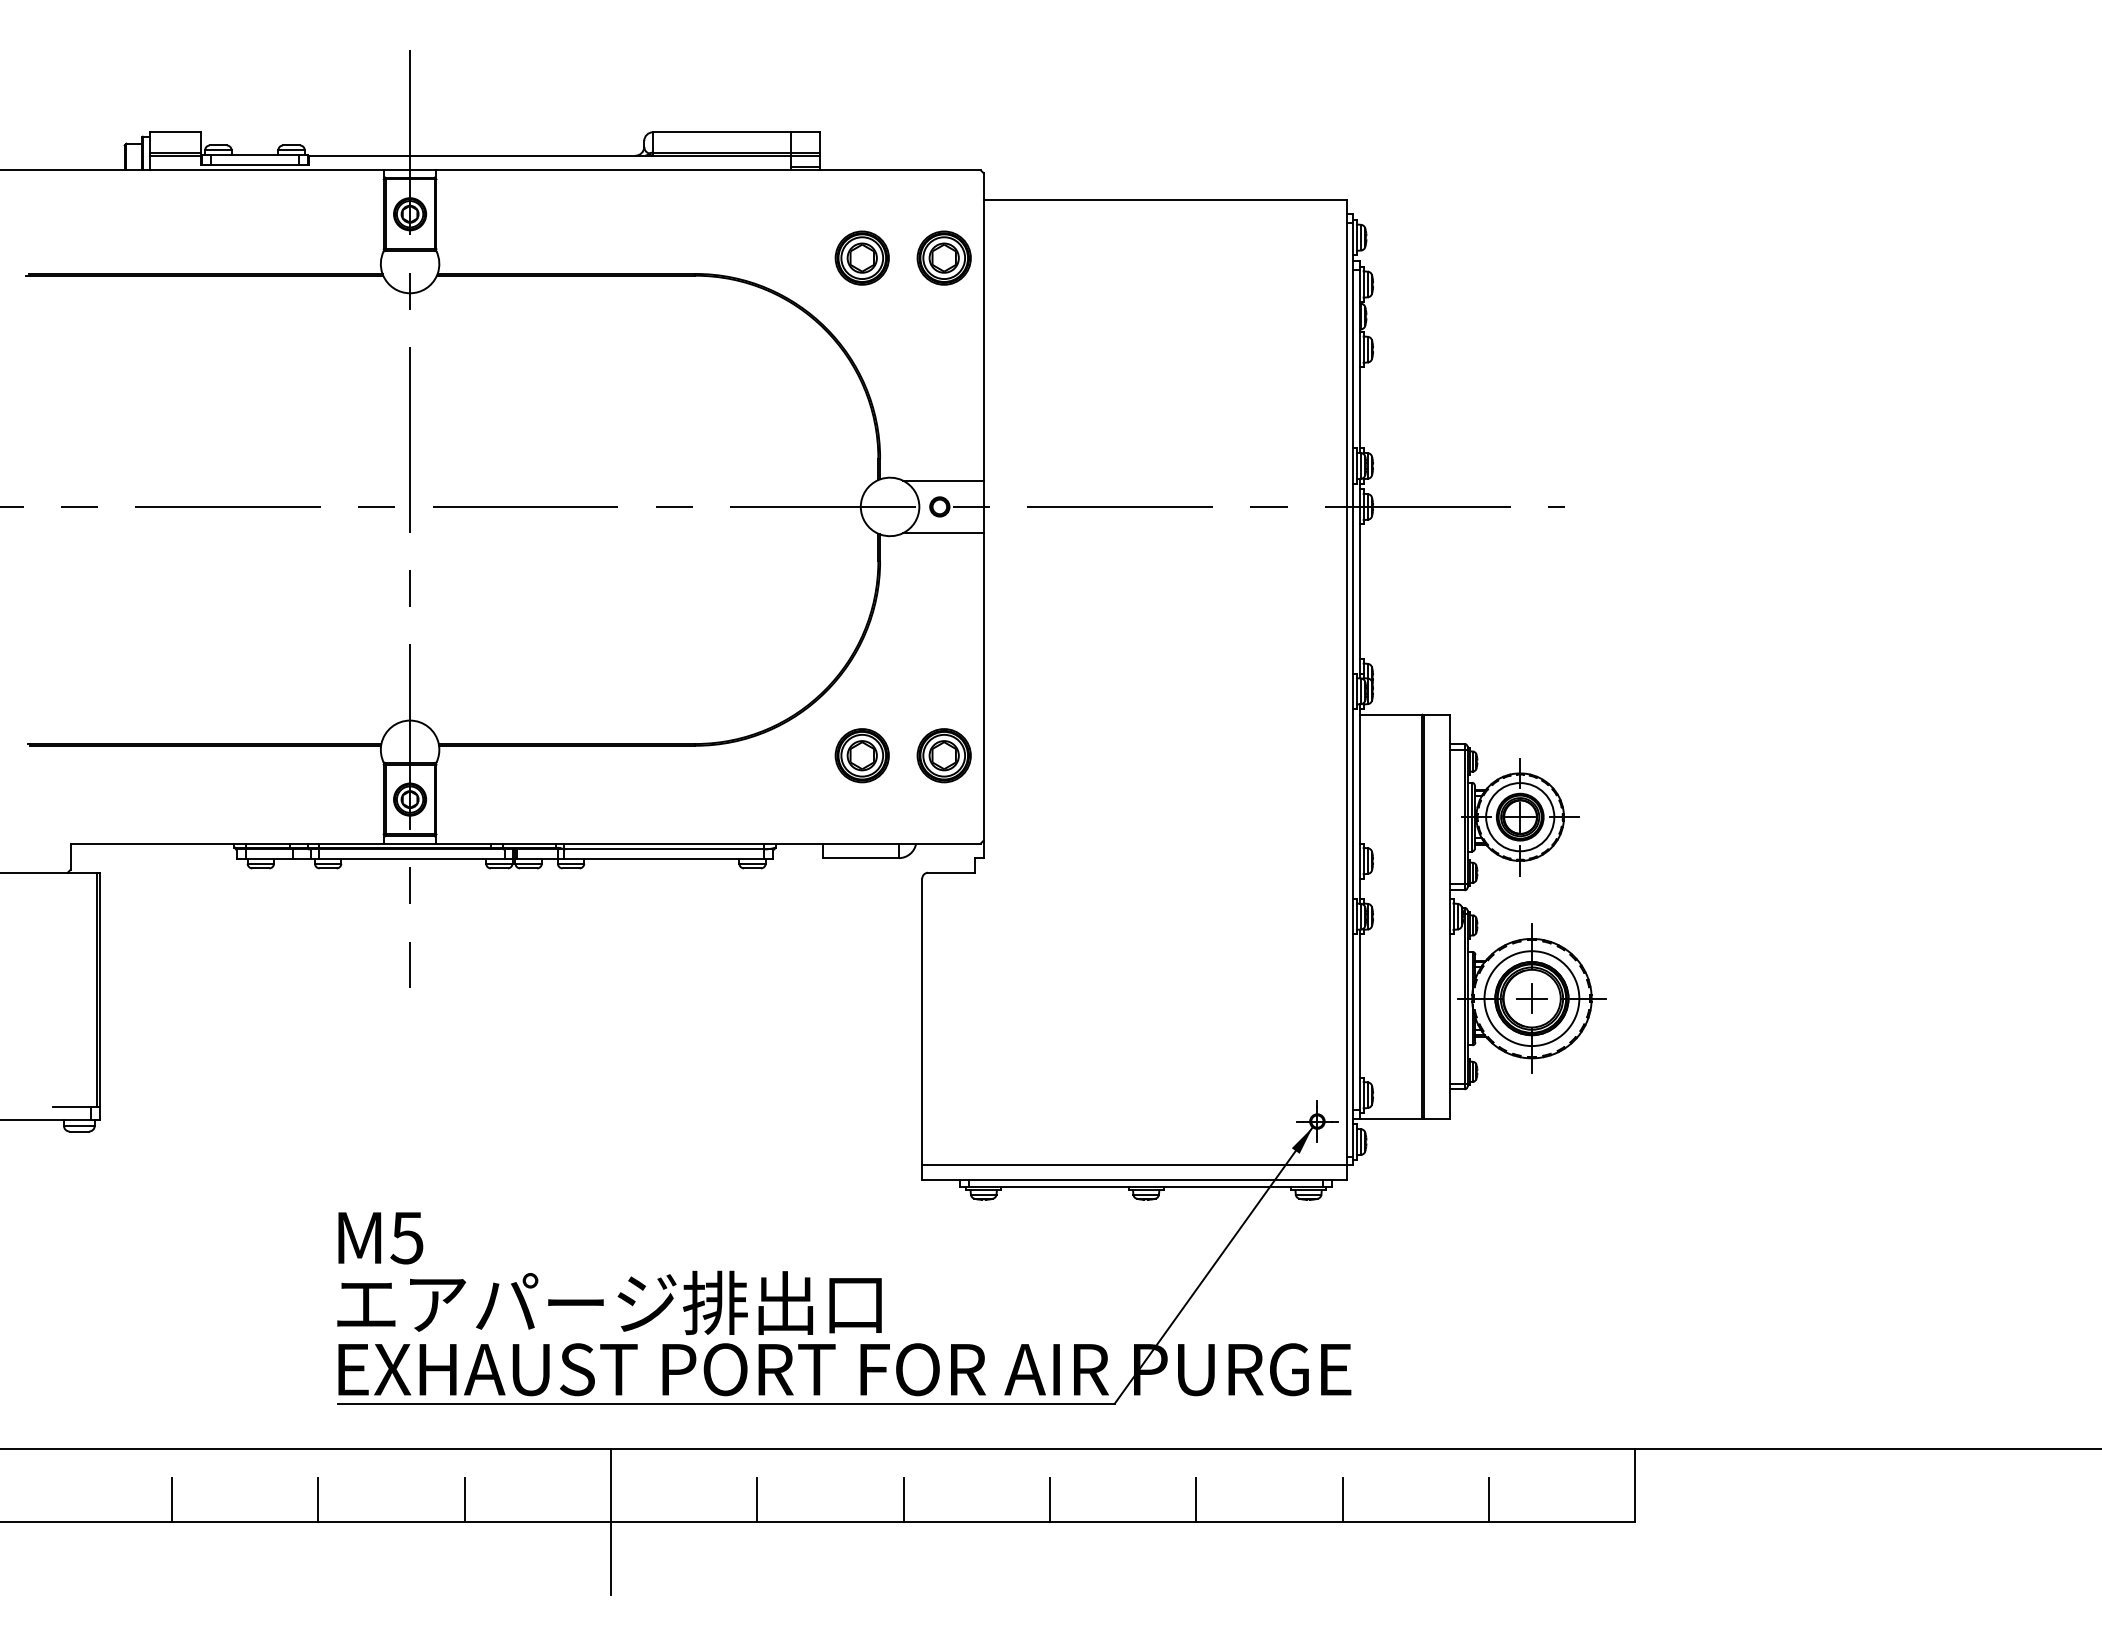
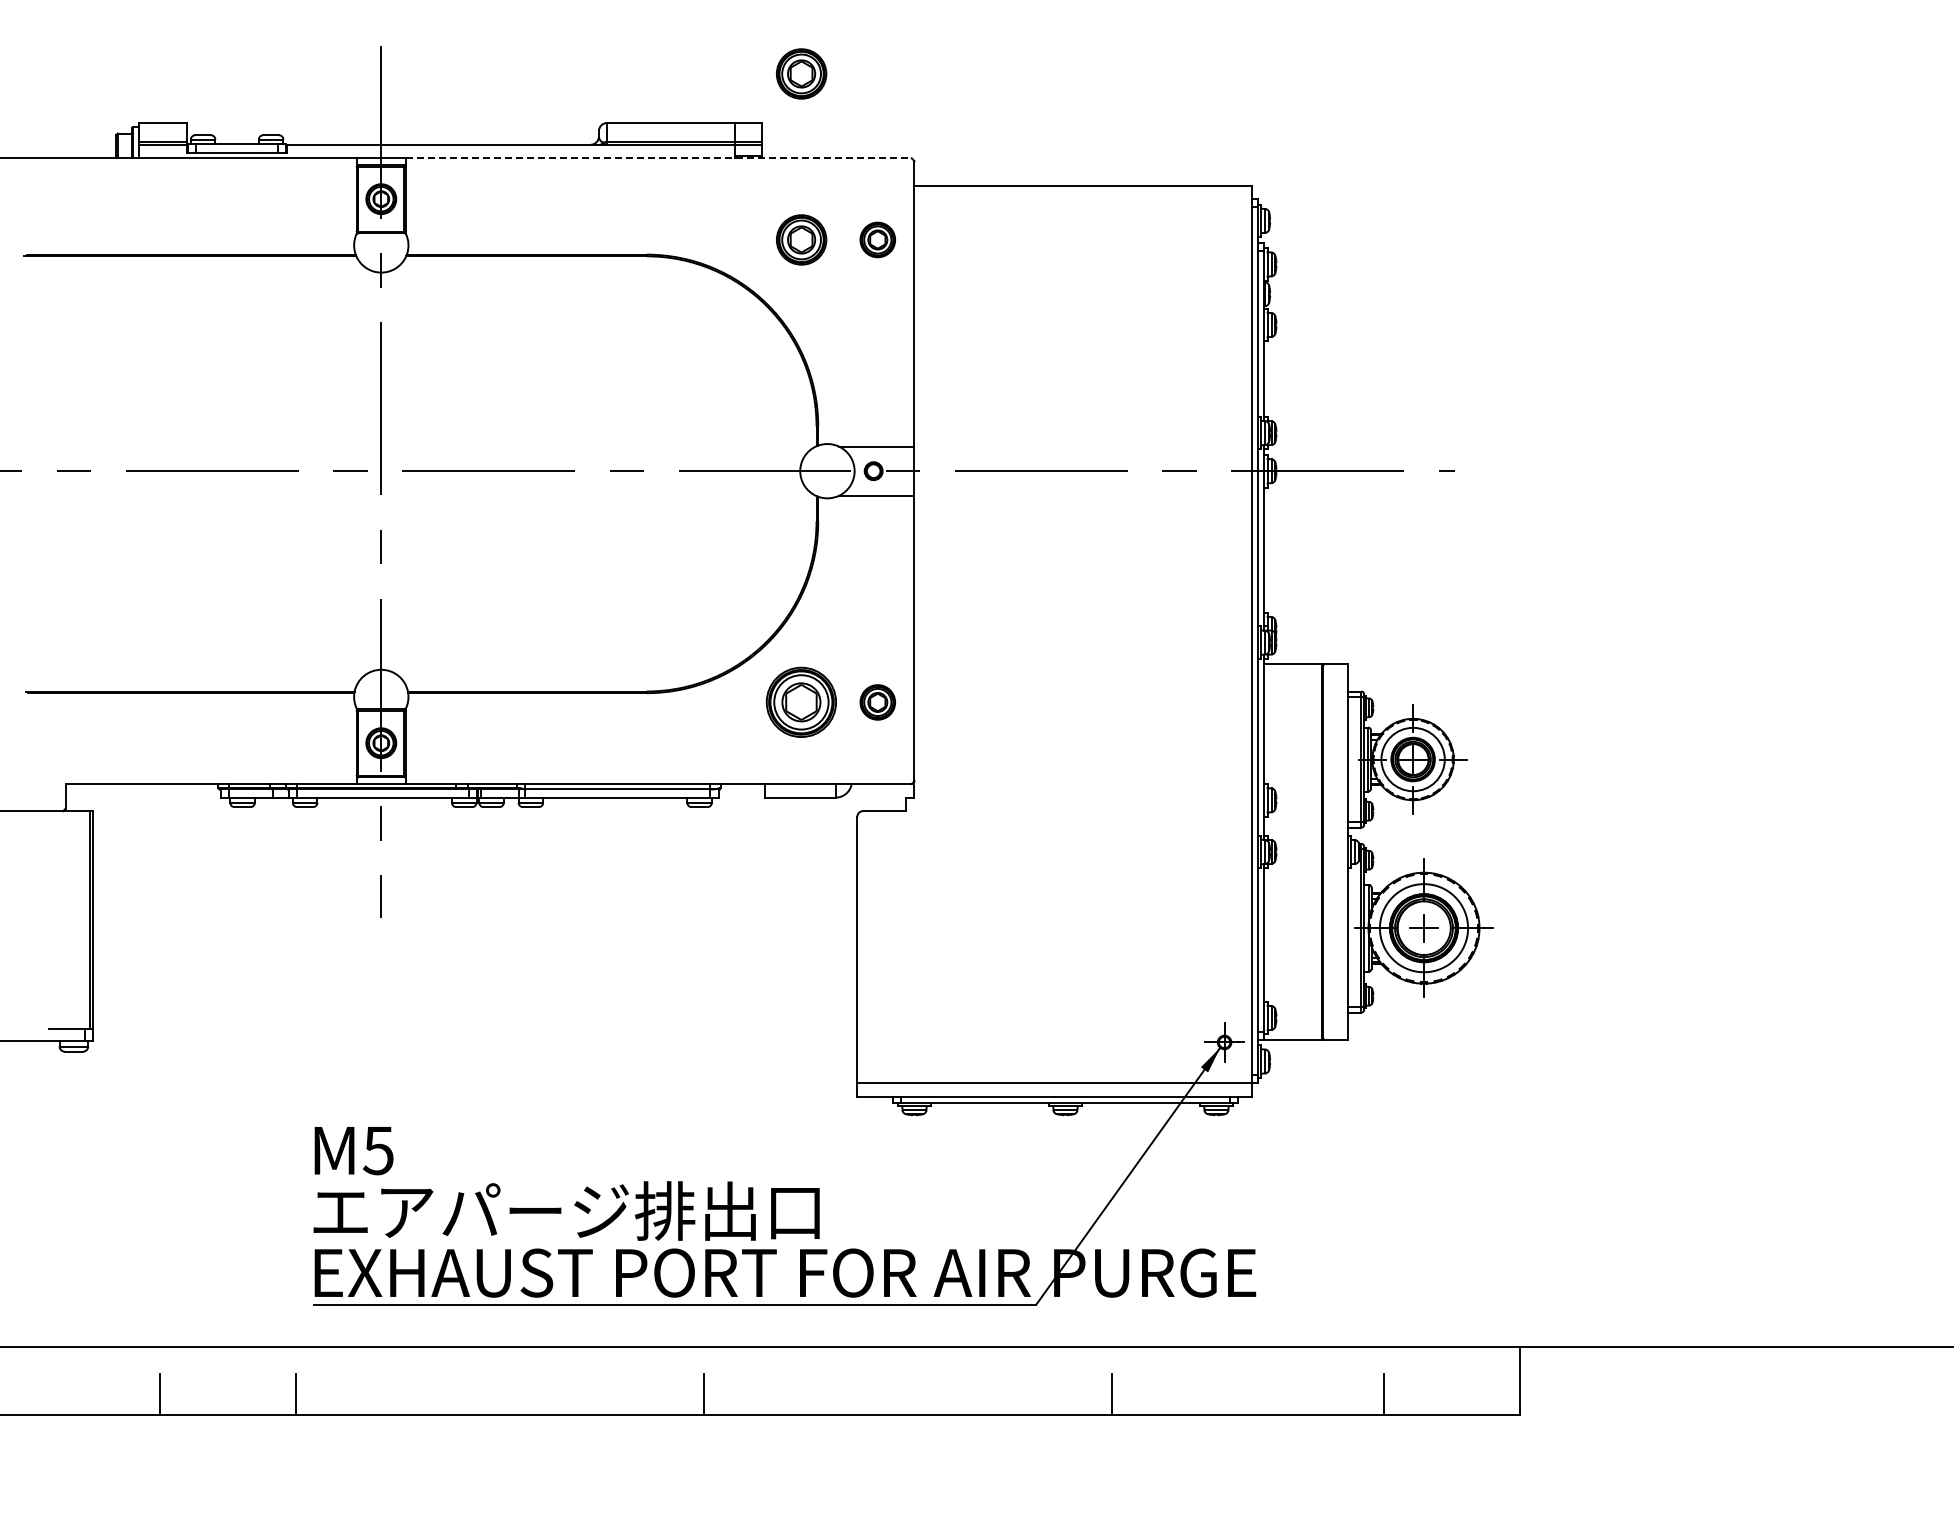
part: (862, 79) -> (801, 73), added
line: (708, 170) -> (658, 158), solid -> dashed
part: (943, 257) -> (877, 239), size x0.7
part: (862, 755) -> (801, 702), size x1.4
part: (943, 755) -> (877, 702), size x0.7
line: (465, 1500) -> (432, 1394), removed
line: (904, 1500) -> (840, 1394), removed
line: (1050, 1500) -> (976, 1394), removed
line: (1343, 1500) -> (1248, 1394), removed
line: (611, 1521) -> (568, 1414), removed

